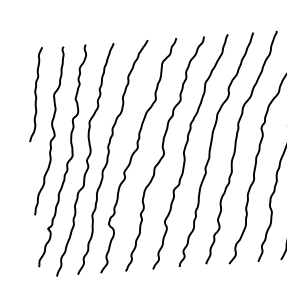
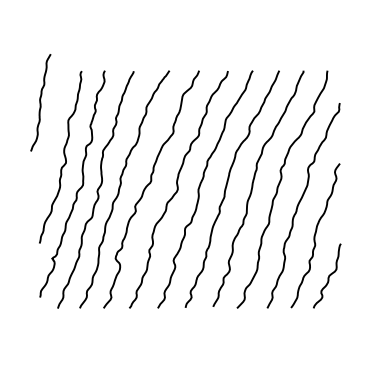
curve: (35, 94) -> (40, 102), moved

